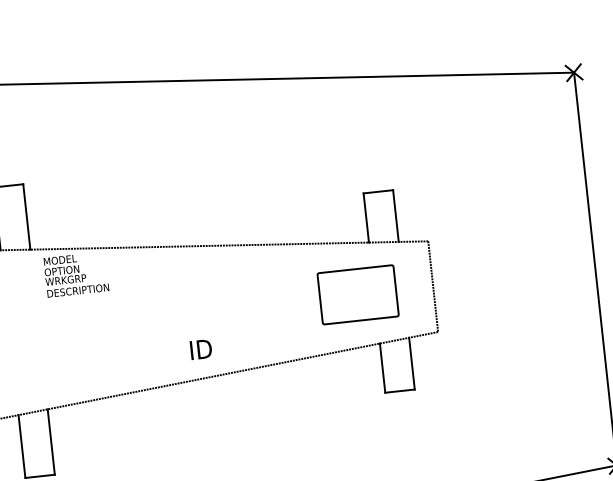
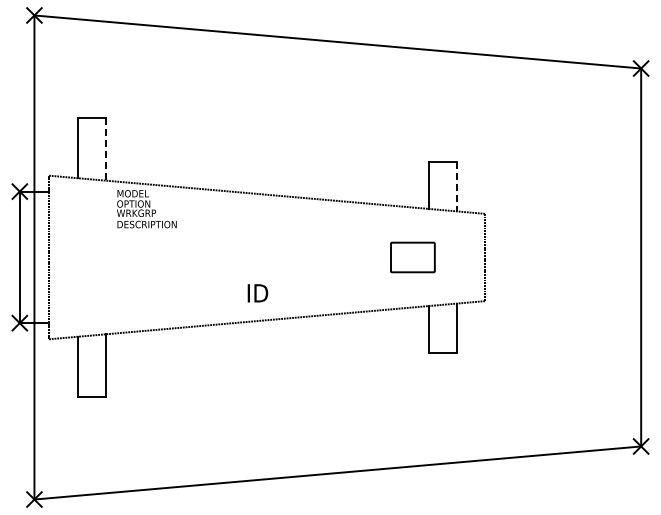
line: (395, 216) -> (456, 186), solid -> dashed
line: (26, 217) -> (105, 149), solid -> dashed
part: (357, 294) -> (412, 257), size x0.6

